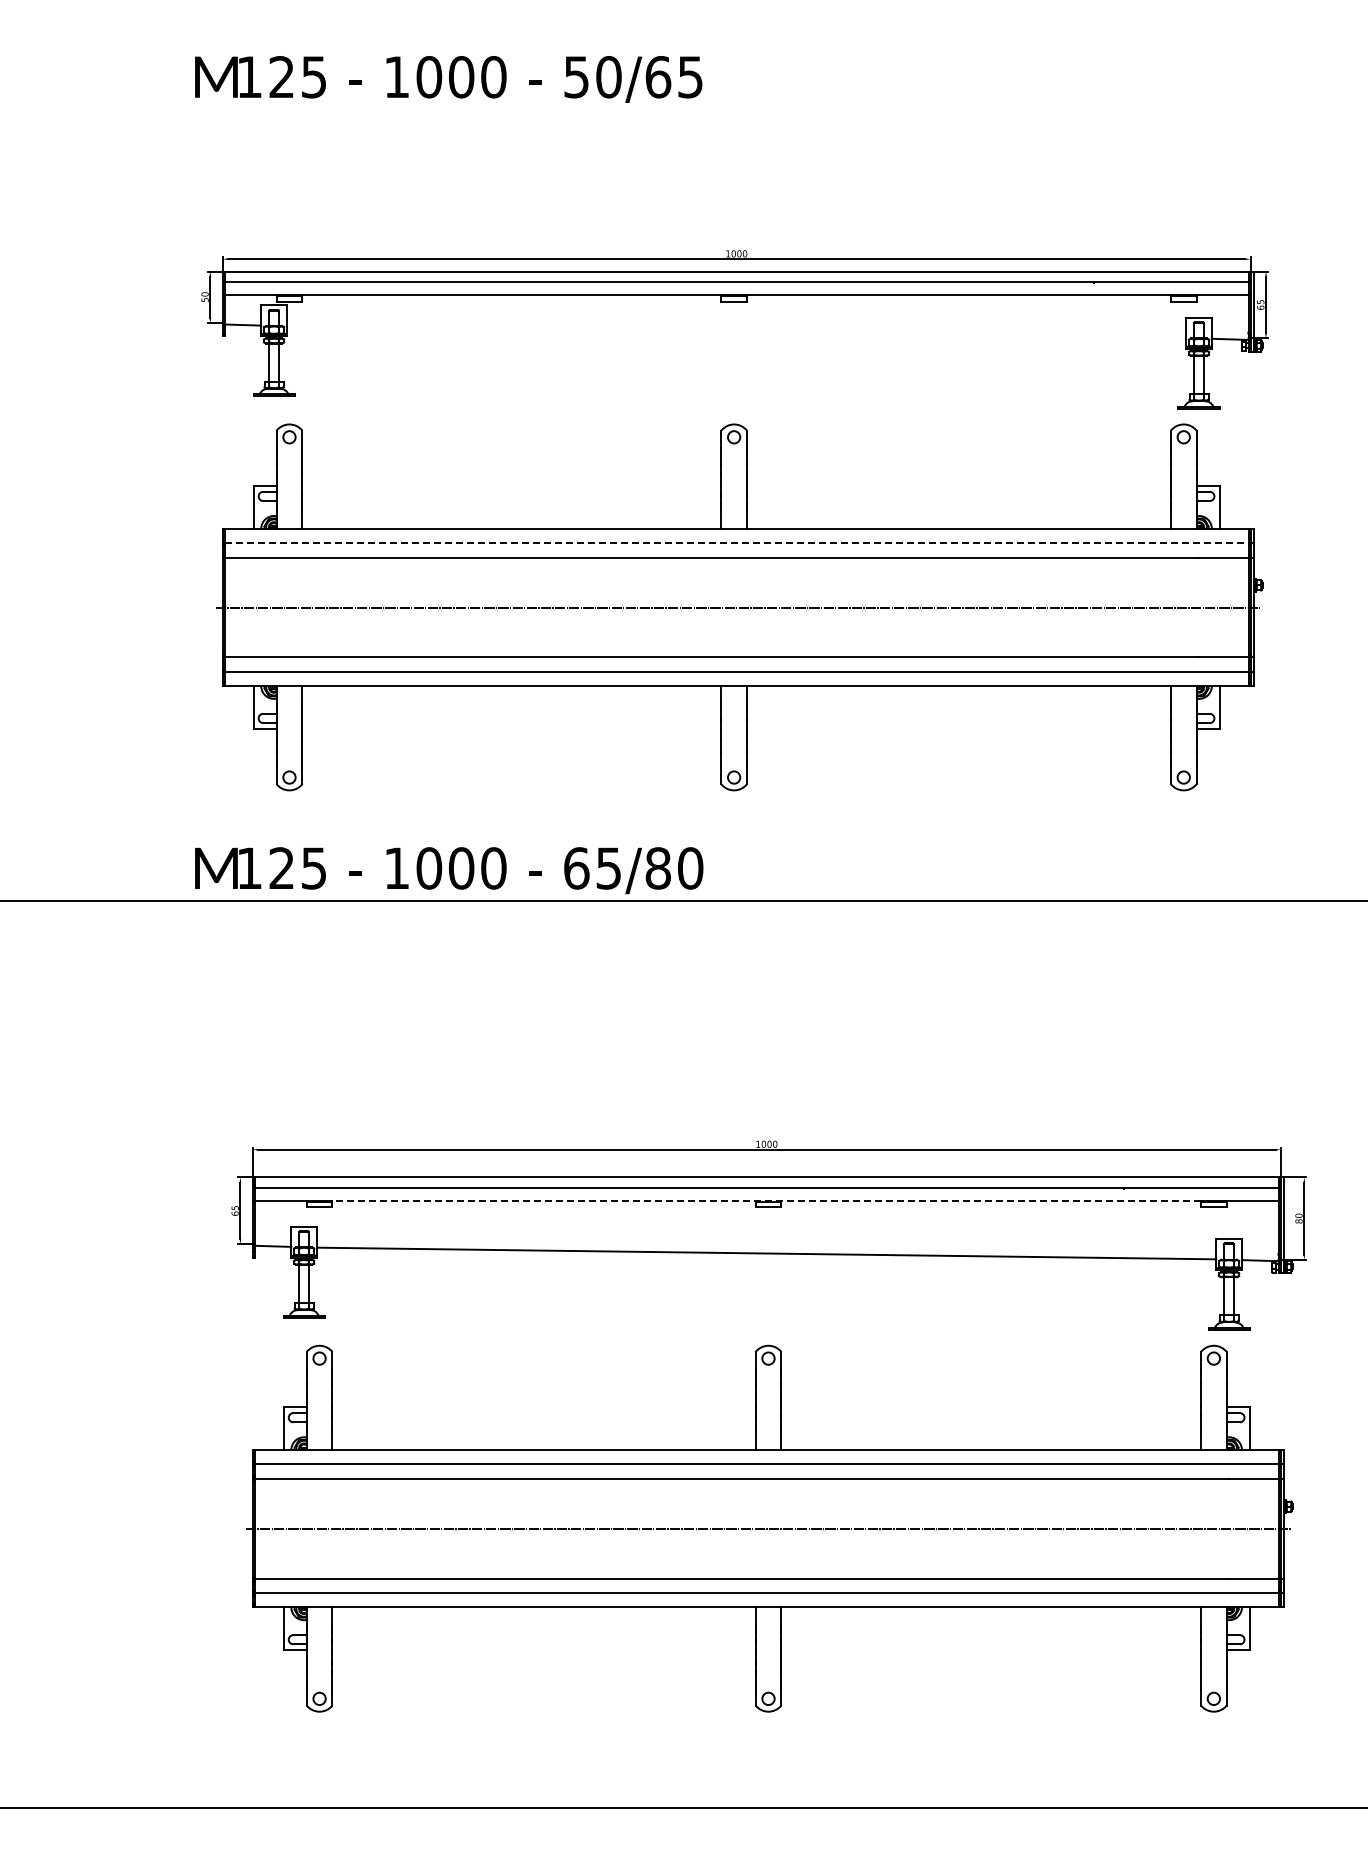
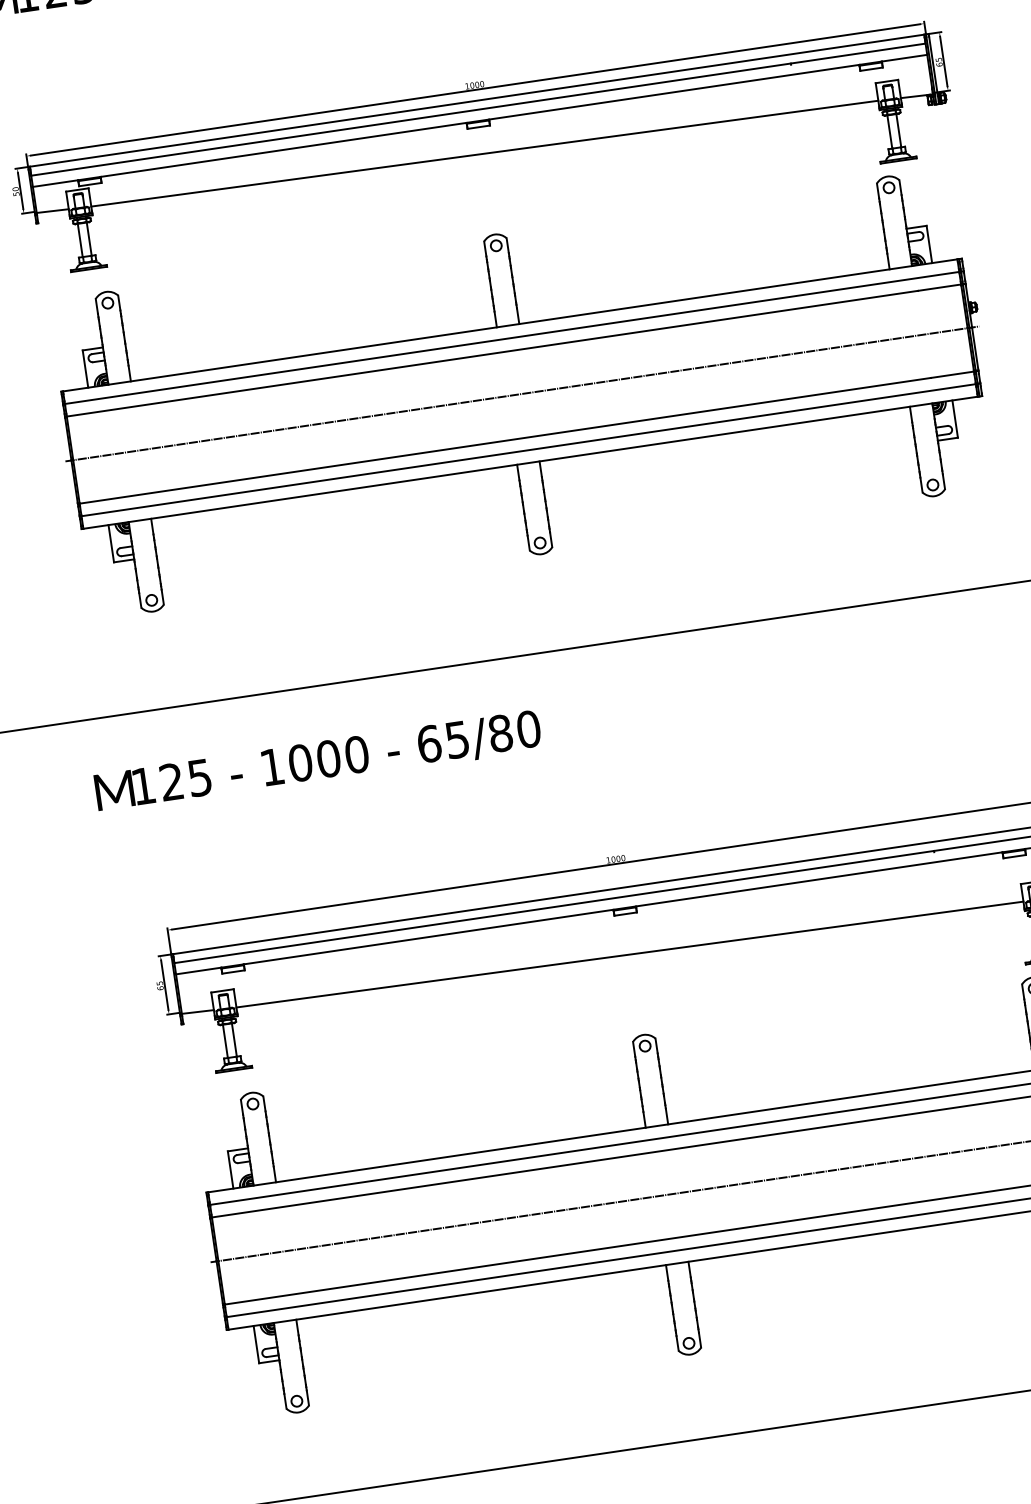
line: (736, 332) -> (484, 153), added
line: (736, 543) -> (512, 338), dashed -> solid
text: (449, 870) -> (318, 762), moved
line: (766, 1200) -> (622, 908), dashed -> solid

